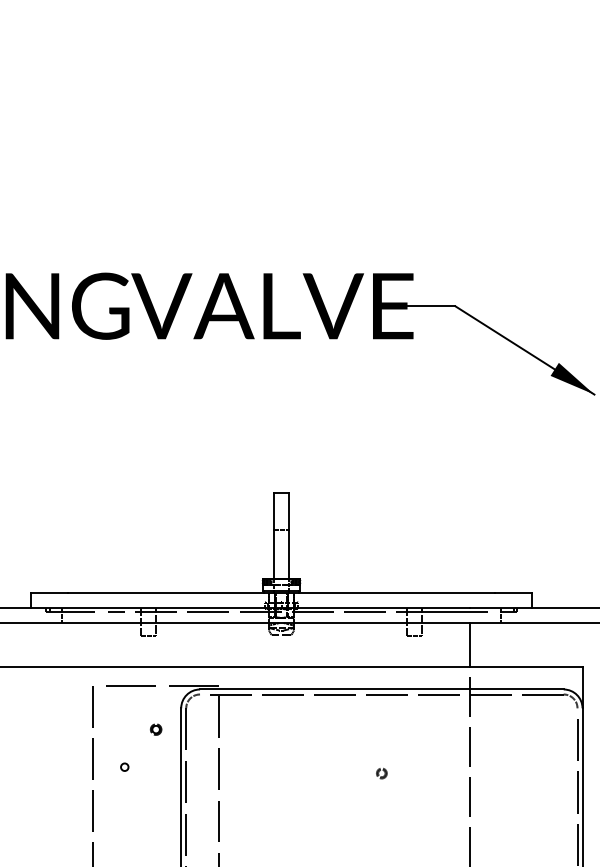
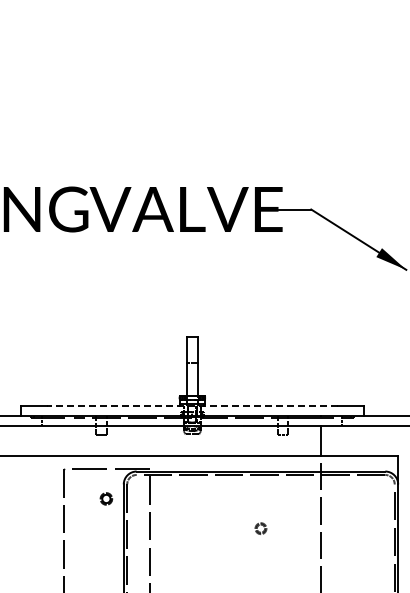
line: (281, 592) -> (192, 405), solid -> dashed
part: (155, 728) -> (106, 498), size x1.6
circle: (123, 766) -> (84, 524), removed
part: (381, 774) -> (260, 529), size x1.6

